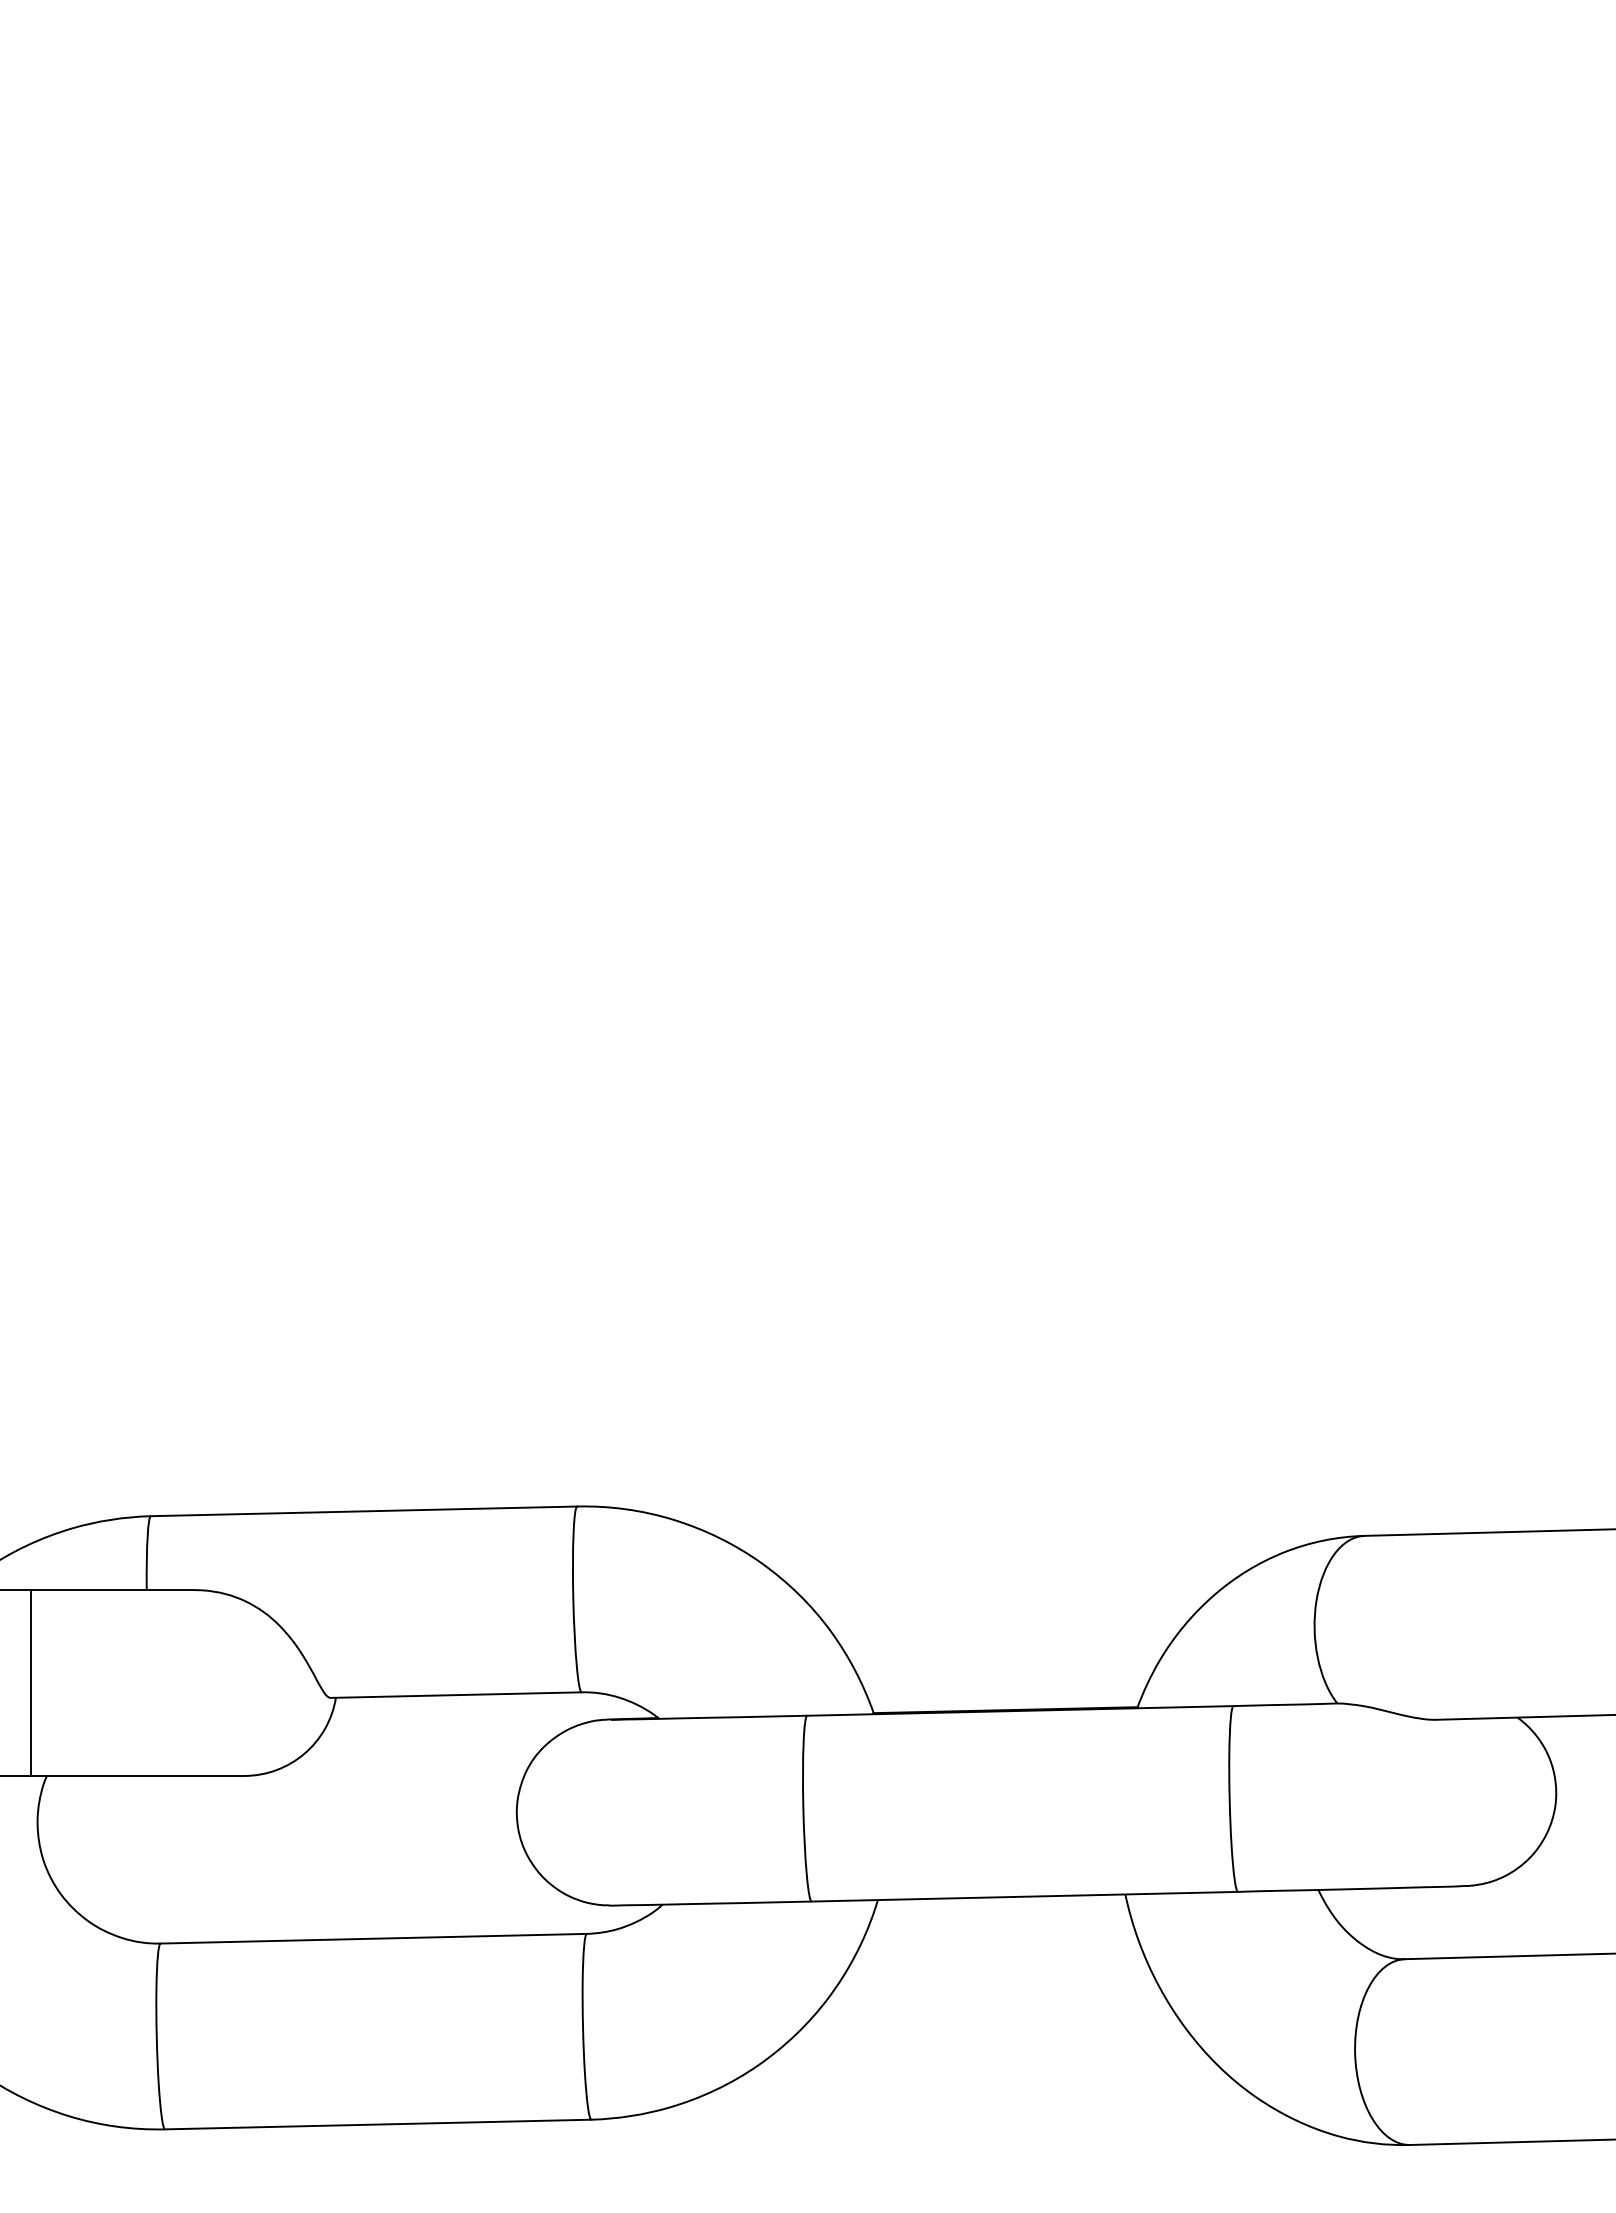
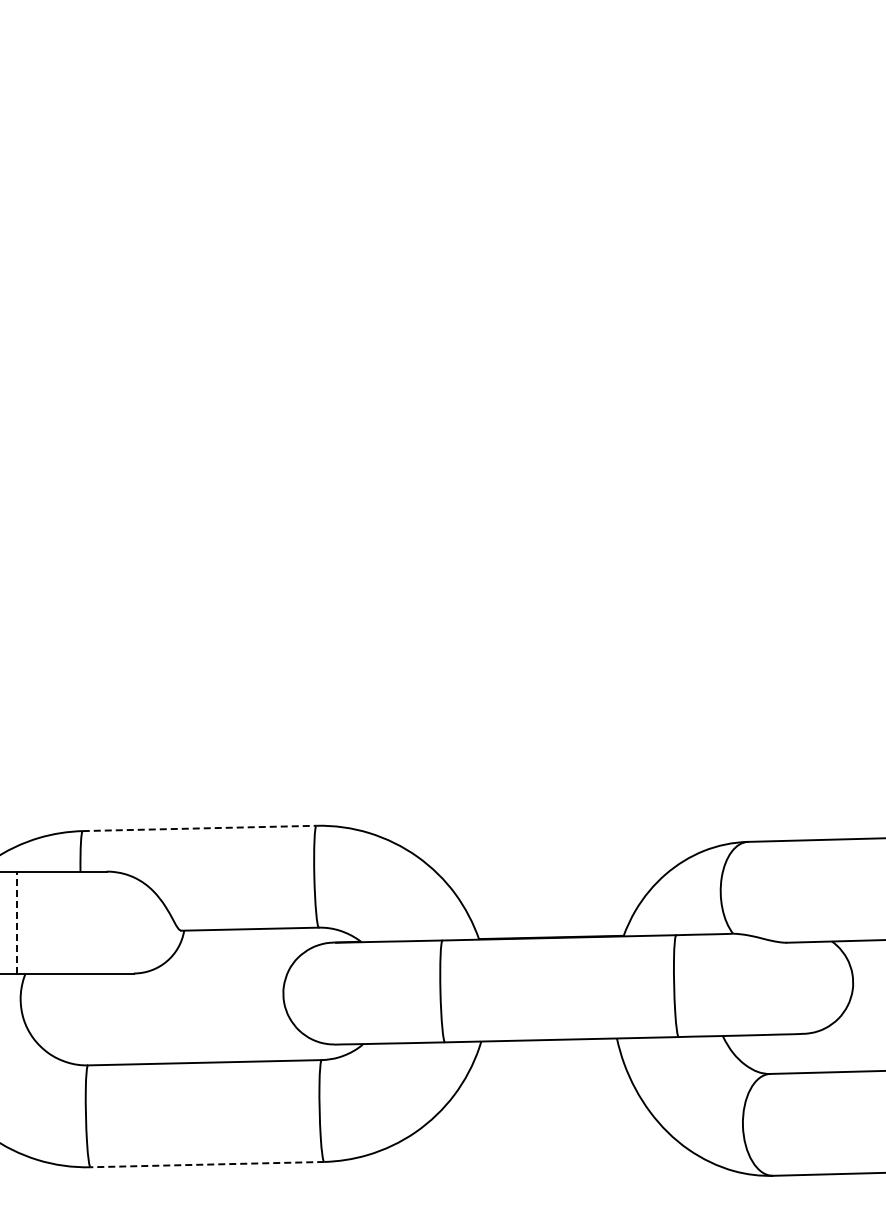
line: (363, 1511) -> (199, 828), solid -> dashed
line: (30, 1682) -> (16, 922), solid -> dashed
line: (378, 2124) -> (207, 1164), solid -> dashed

